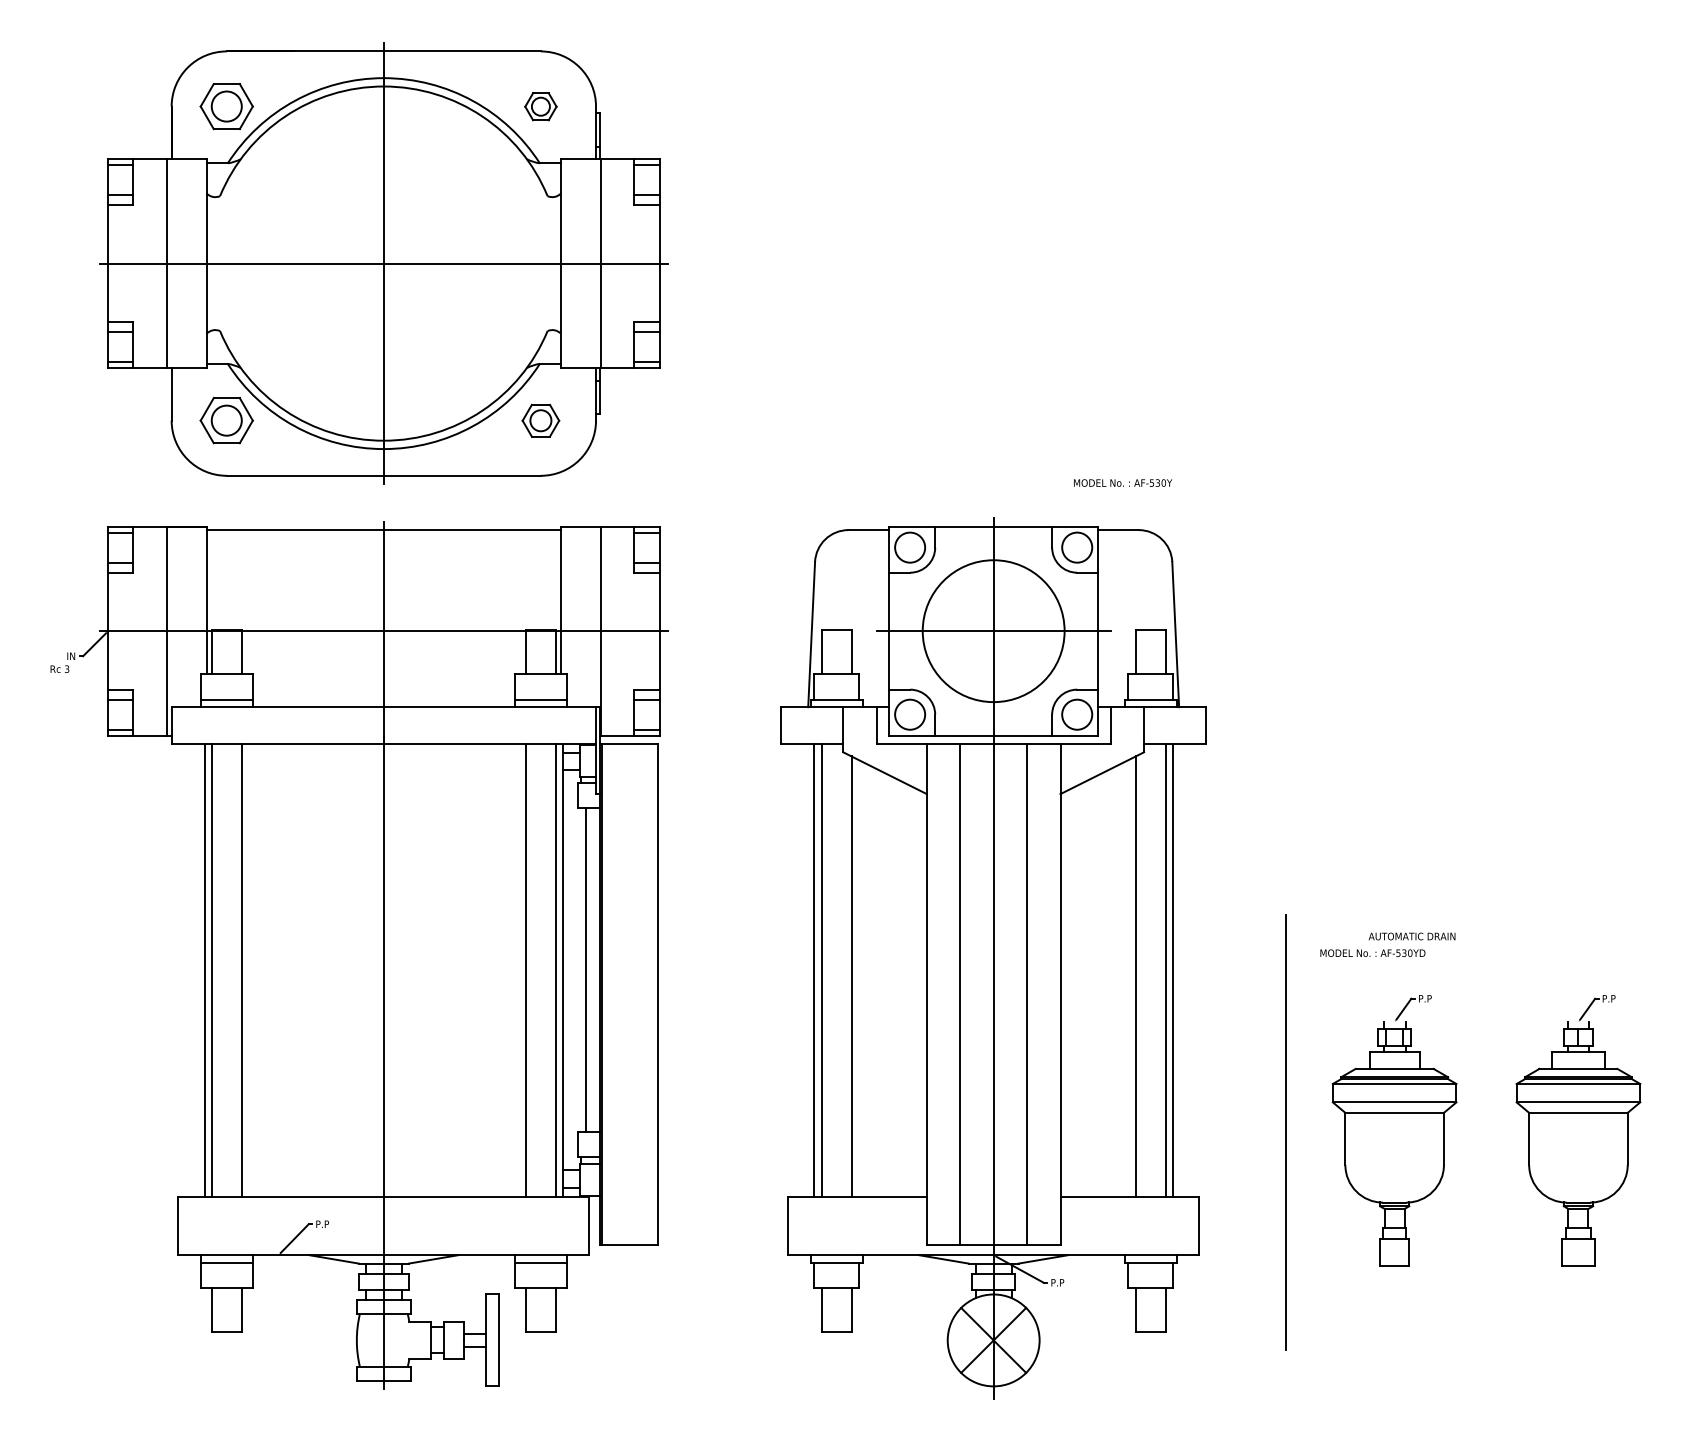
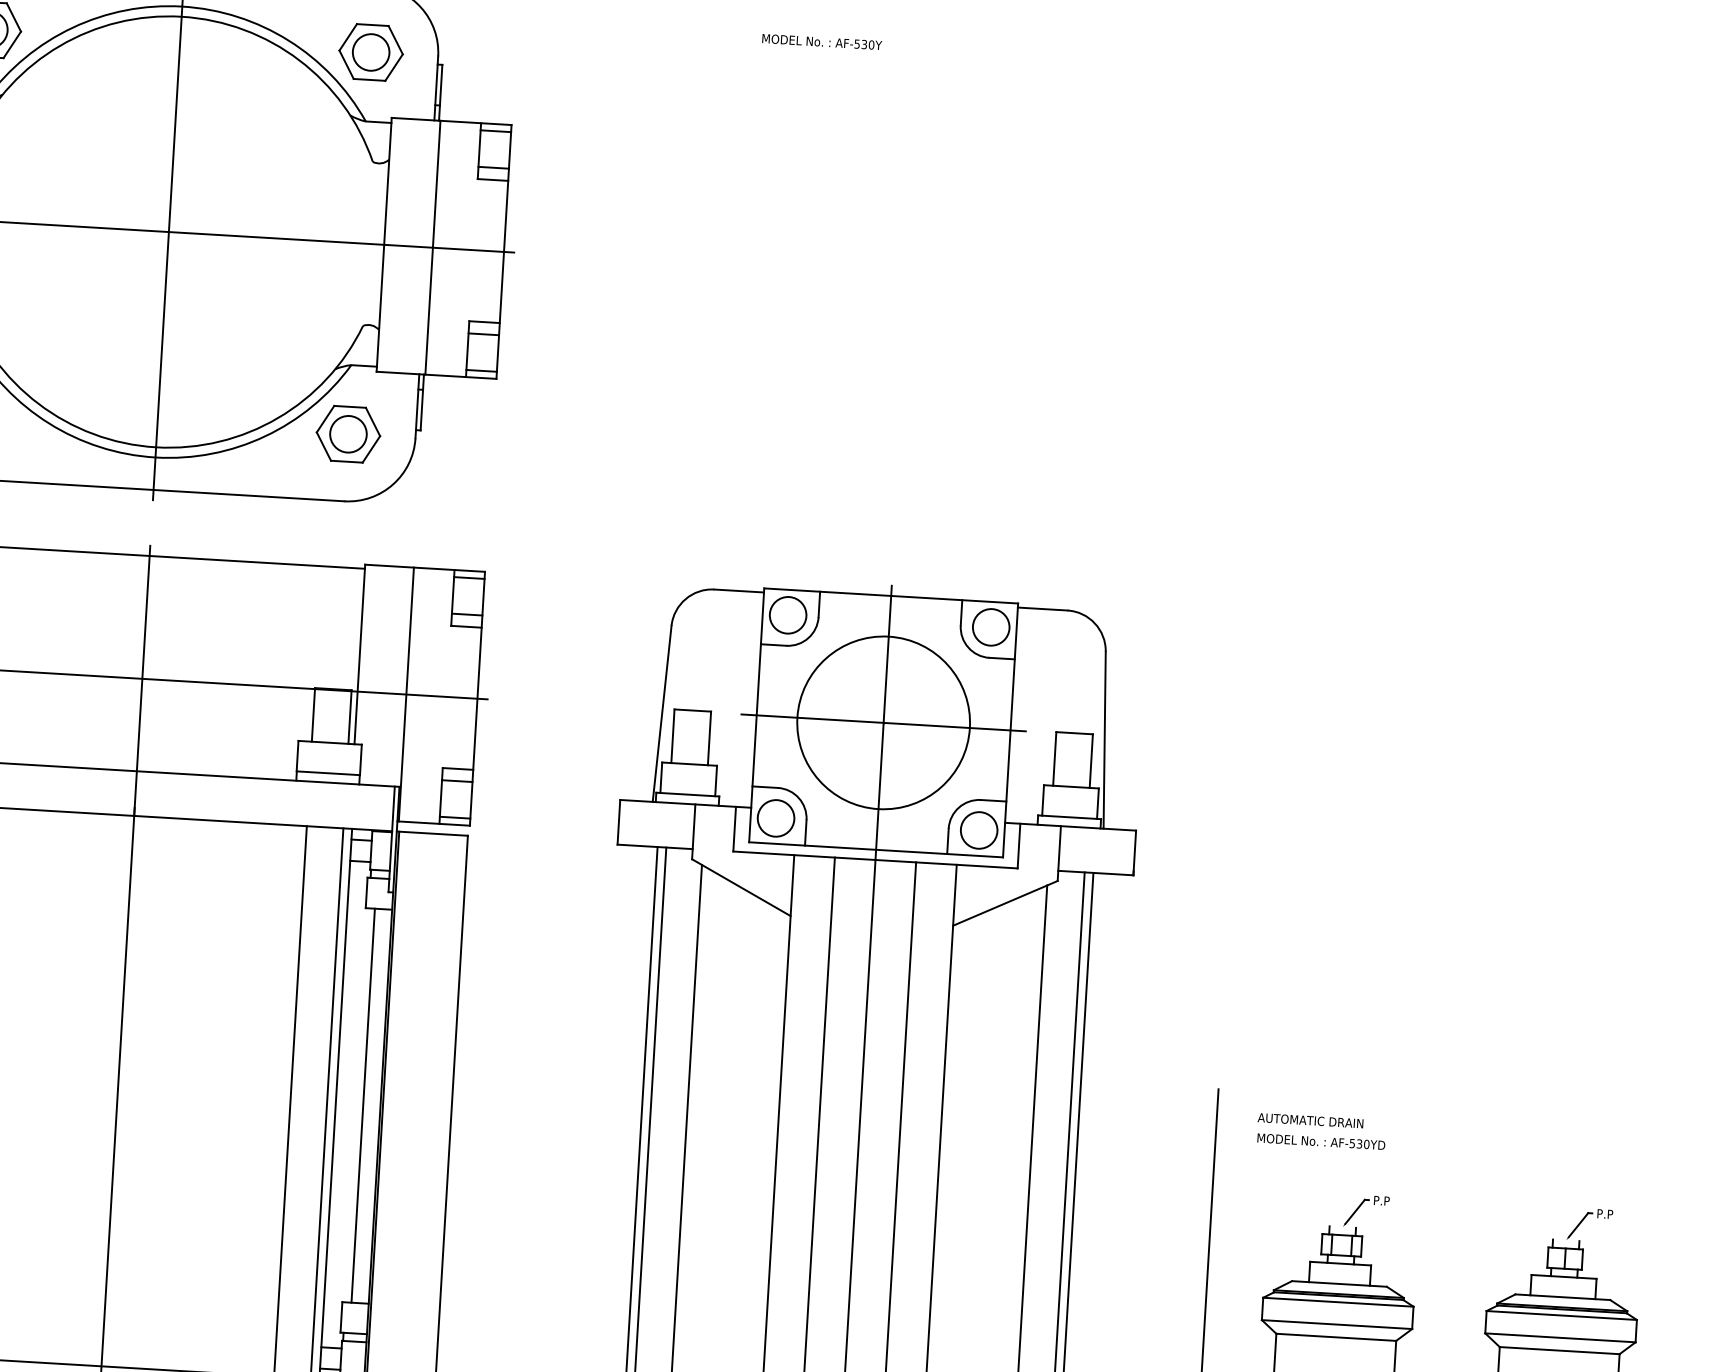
part: (540, 106) -> (370, 52), size x1.67
part: (540, 420) -> (348, 434), size x1.43
text: (1123, 482) -> (822, 41), moved
text: (1411, 936) -> (1309, 1120), moved

